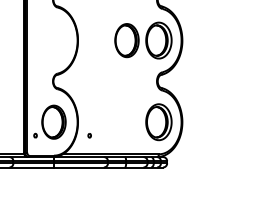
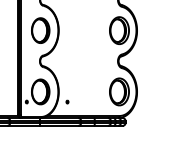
part: (126, 40) -> (40, 30), moved

